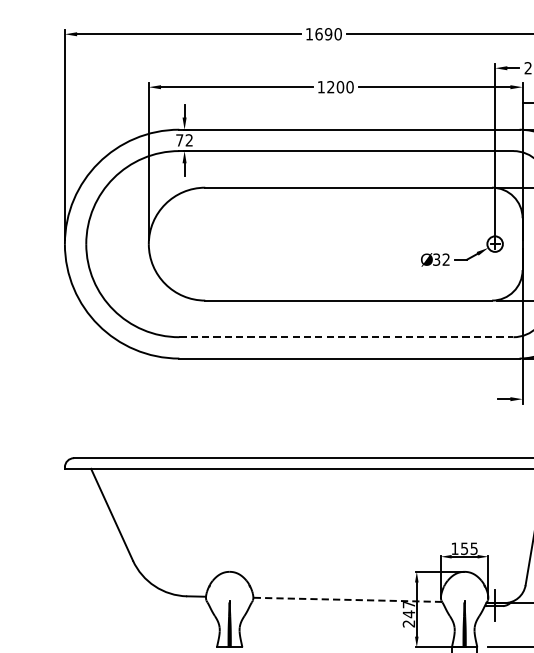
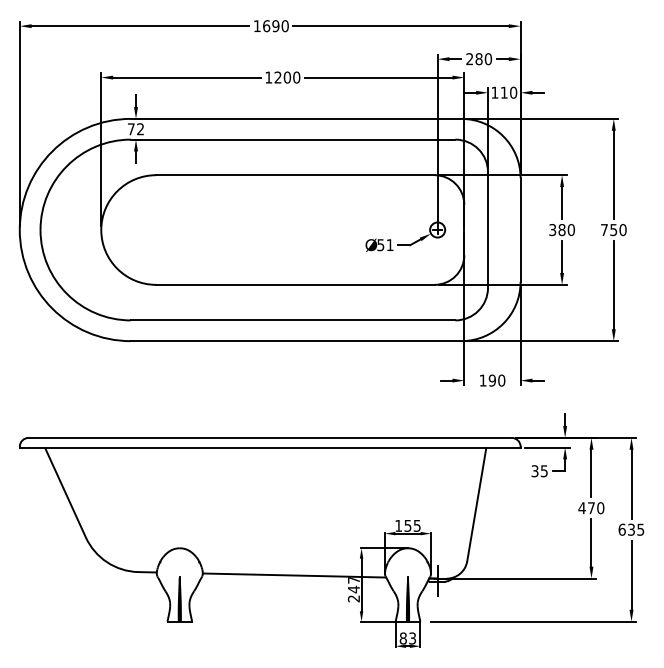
text: (441, 259) -> (385, 244), 32 -> 51
line: (346, 337) -> (293, 320), dashed -> solid
line: (347, 599) -> (294, 575), dashed -> solid

